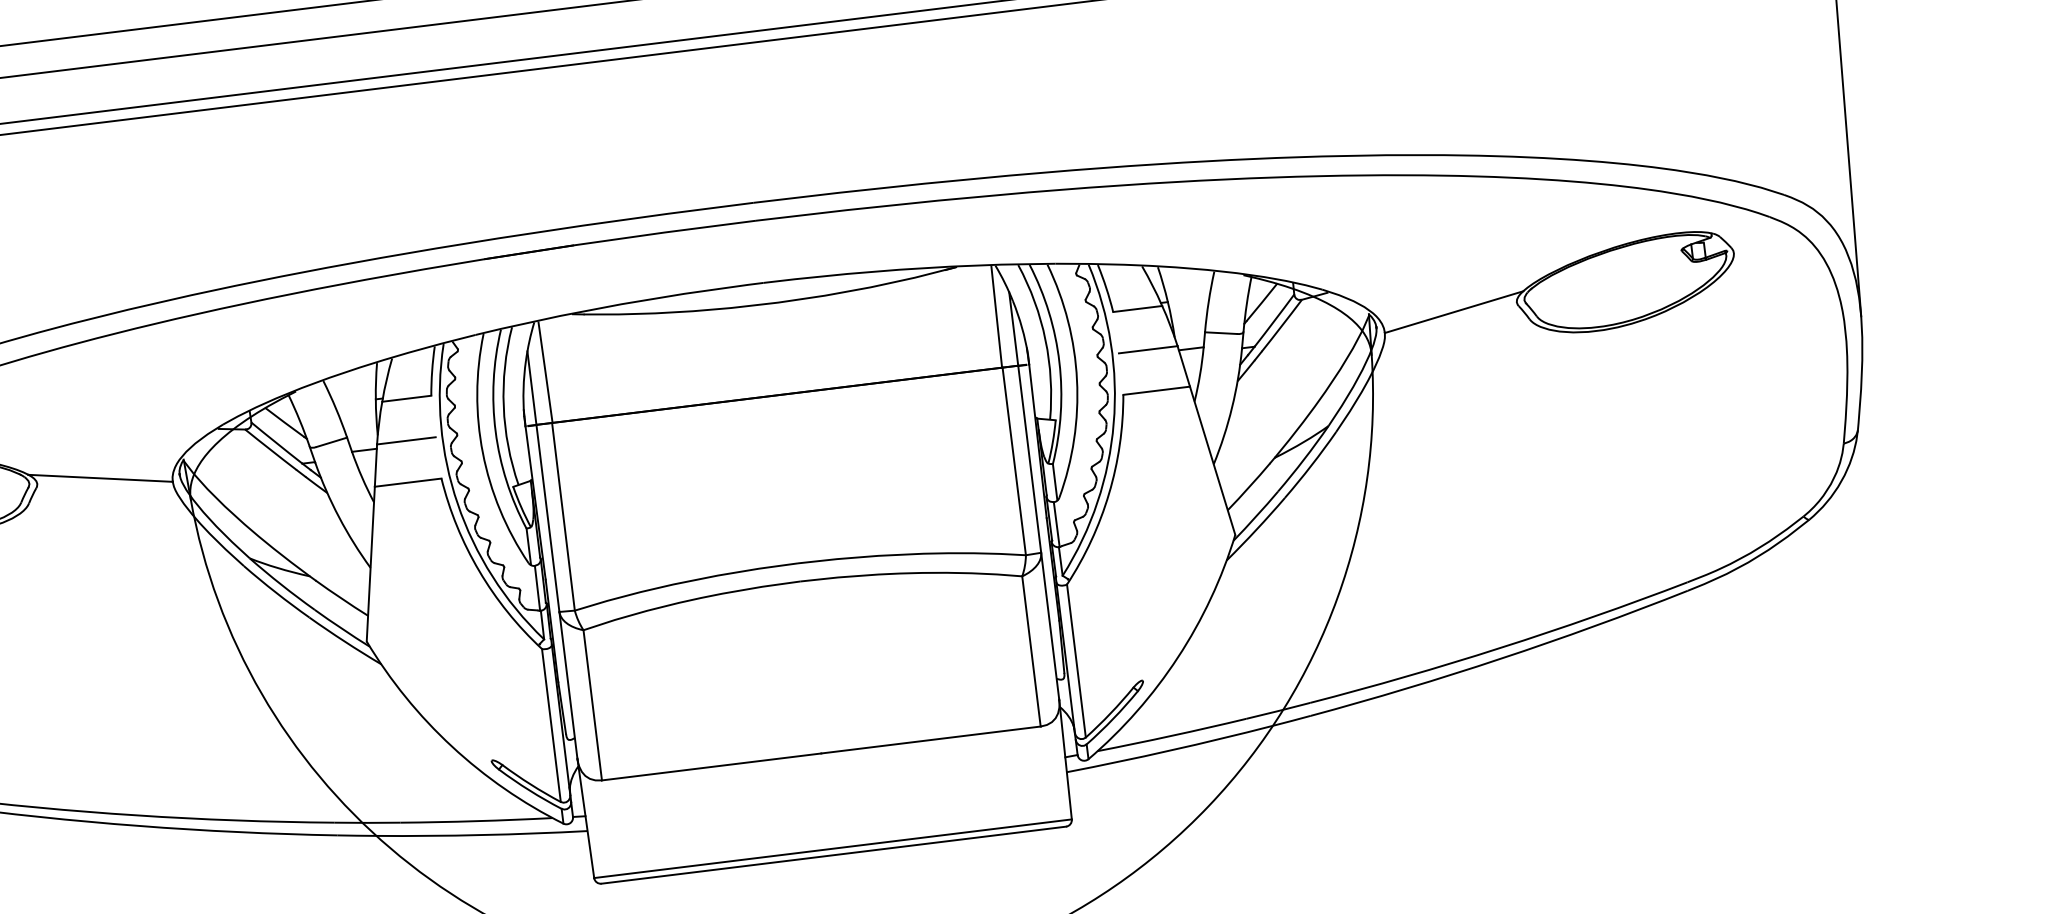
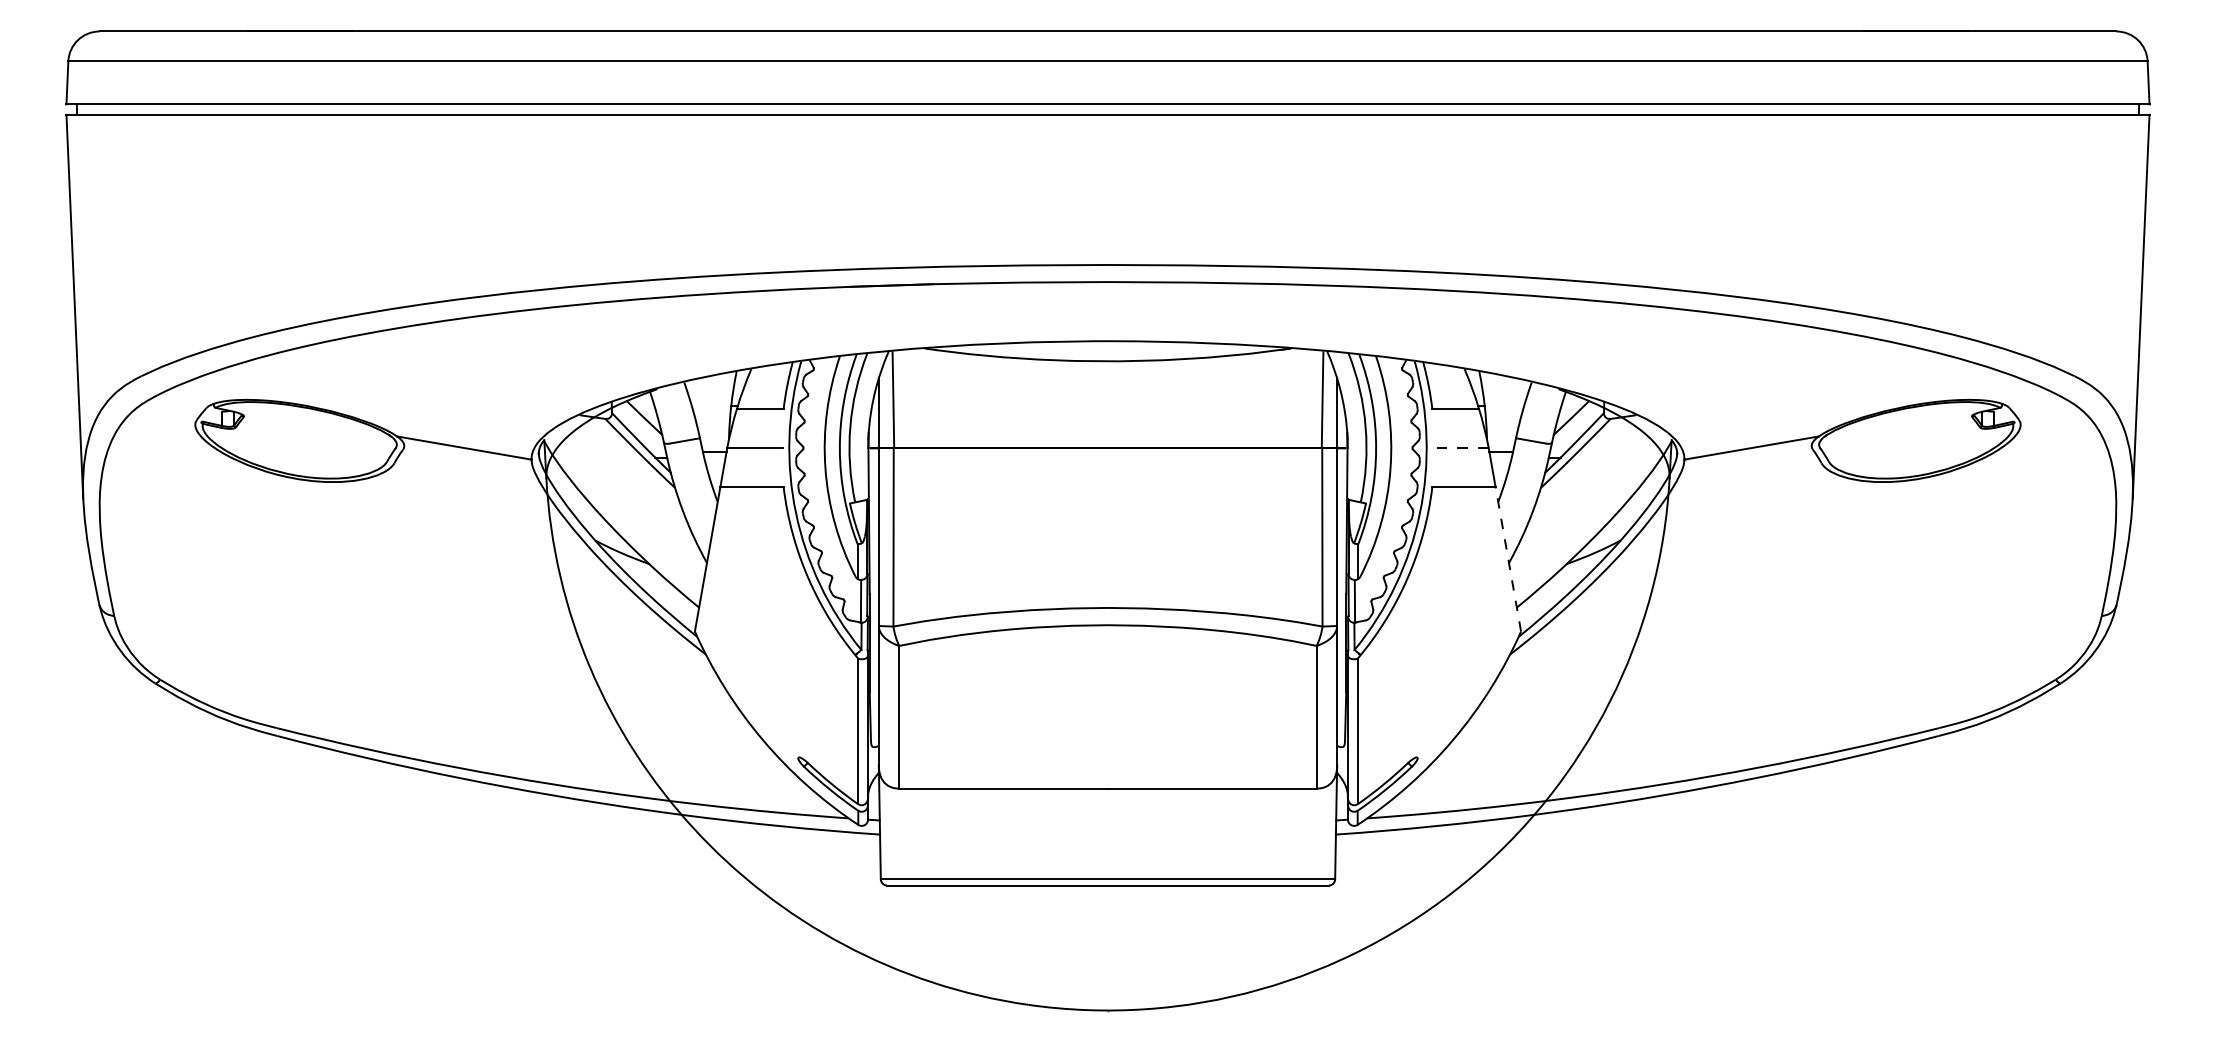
line: (1147, 350) -> (1460, 448), solid -> dashed
line: (1212, 460) -> (1508, 559), solid -> dashed

